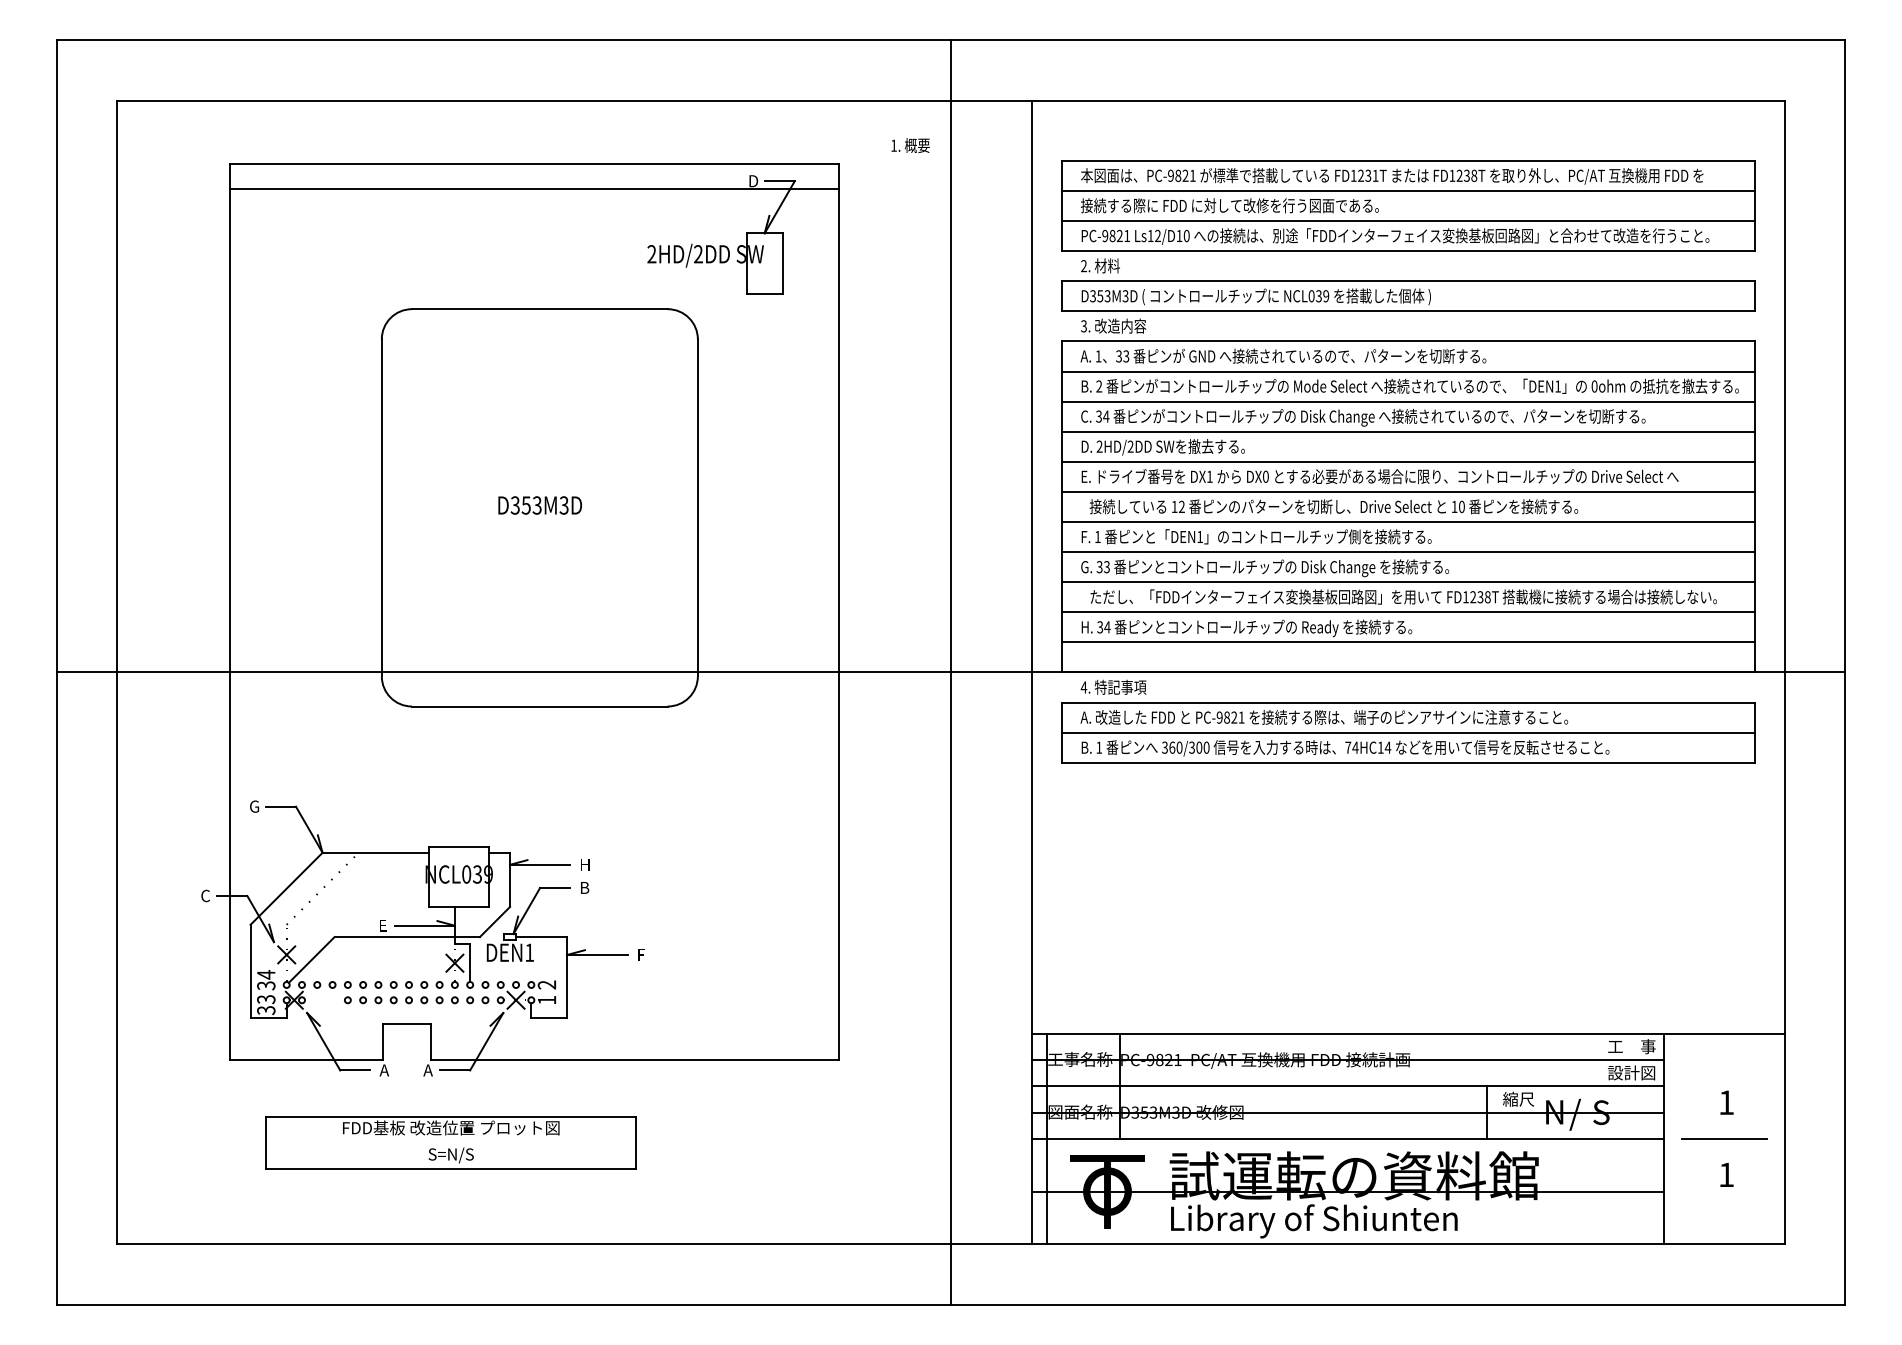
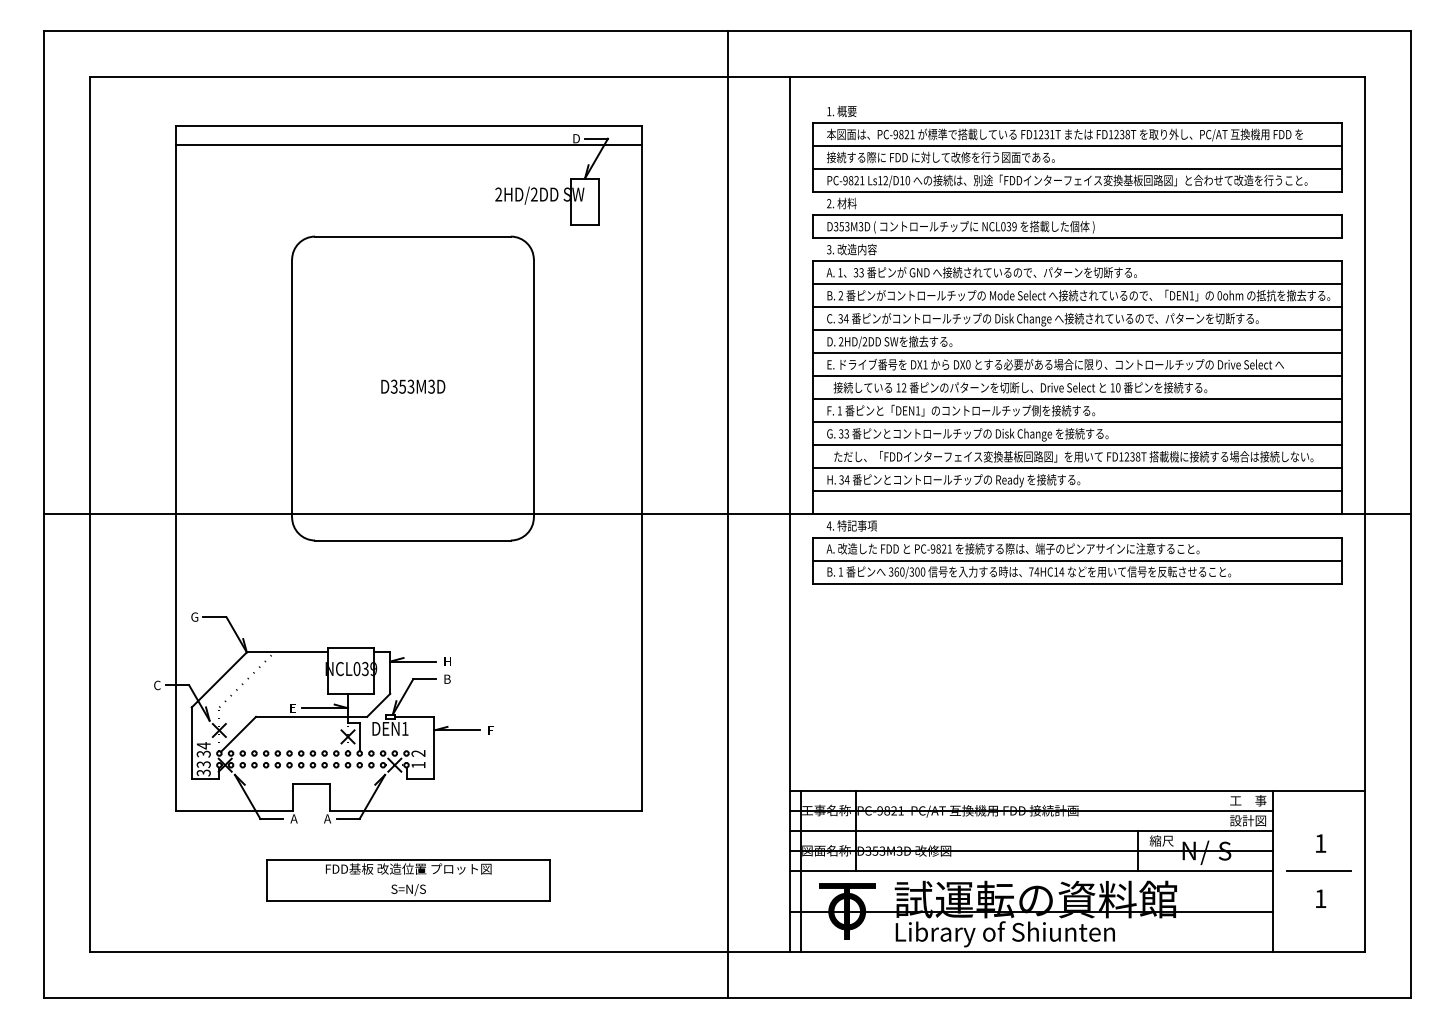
text: (910, 145) -> (841, 111), moved
part: (324, 1000) -> (248, 765), added
part: (450, 1142) -> (408, 880), moved

